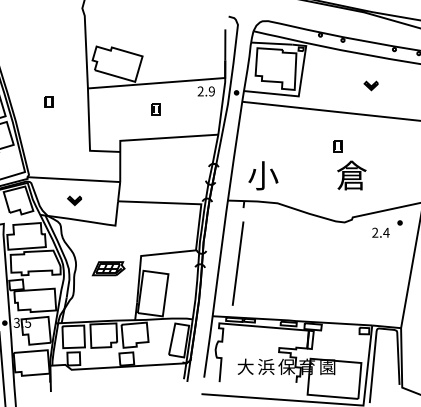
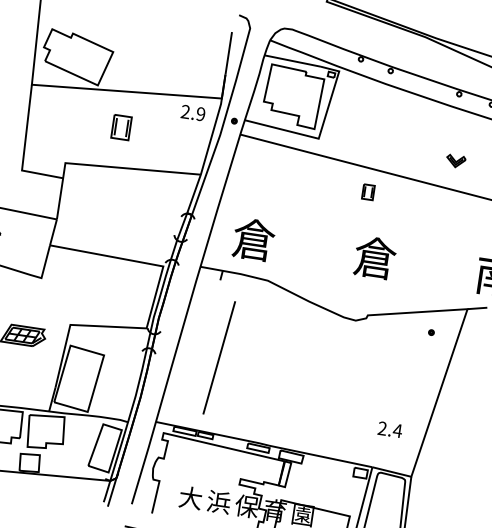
part: (370, 85) -> (454, 160), moved
part: (155, 109) -> (120, 127), size x1.6
part: (337, 146) -> (367, 192), moved
text: (263, 175) -> (254, 239), 小 -> 倉
text: (380, 232) -> (389, 429), moved
line: (237, 263) -> (218, 357), moved

